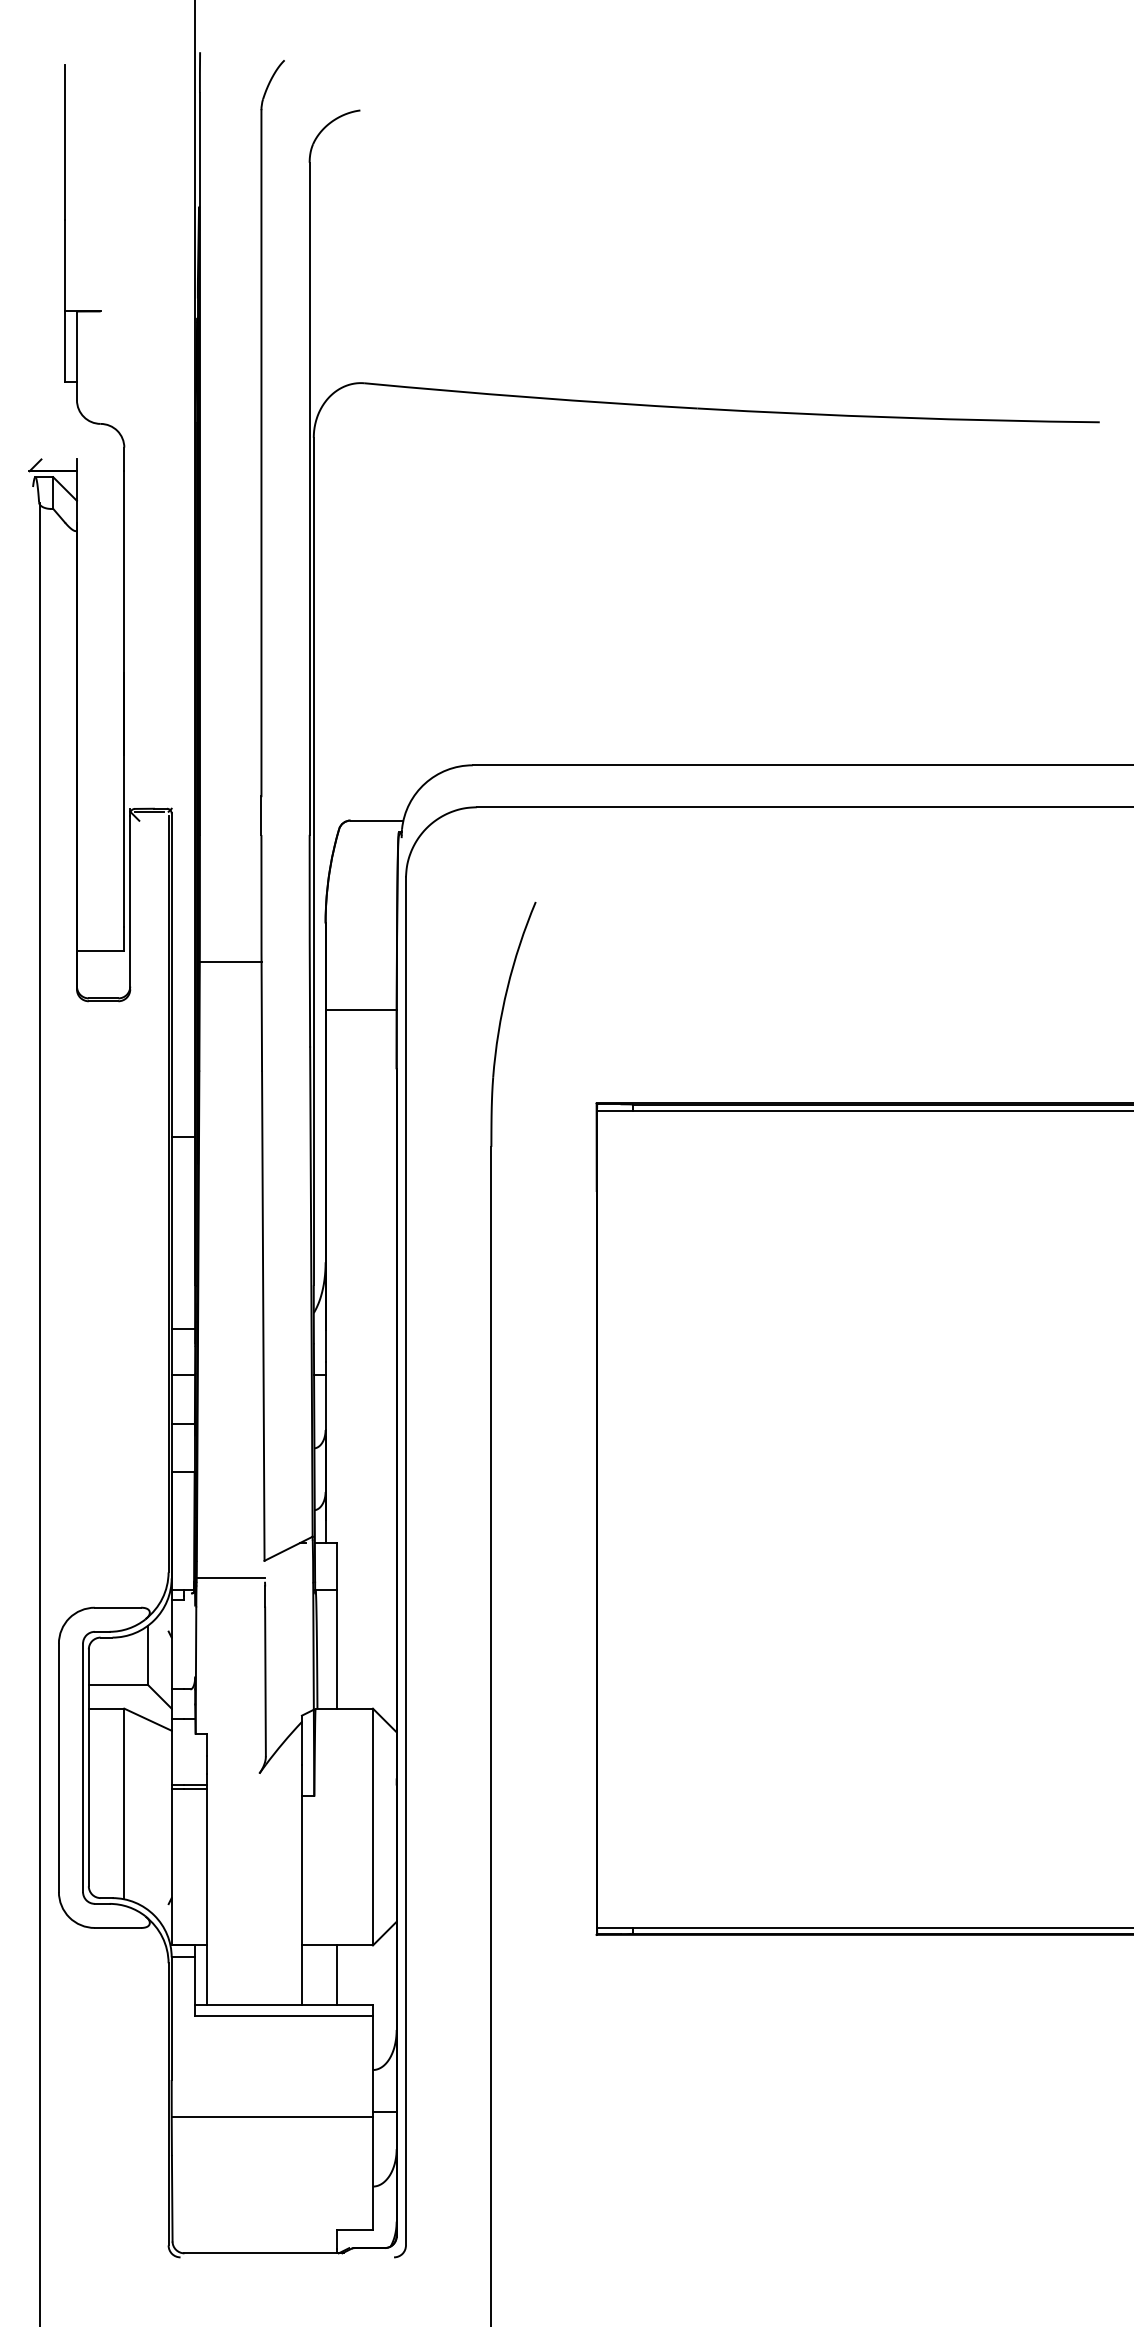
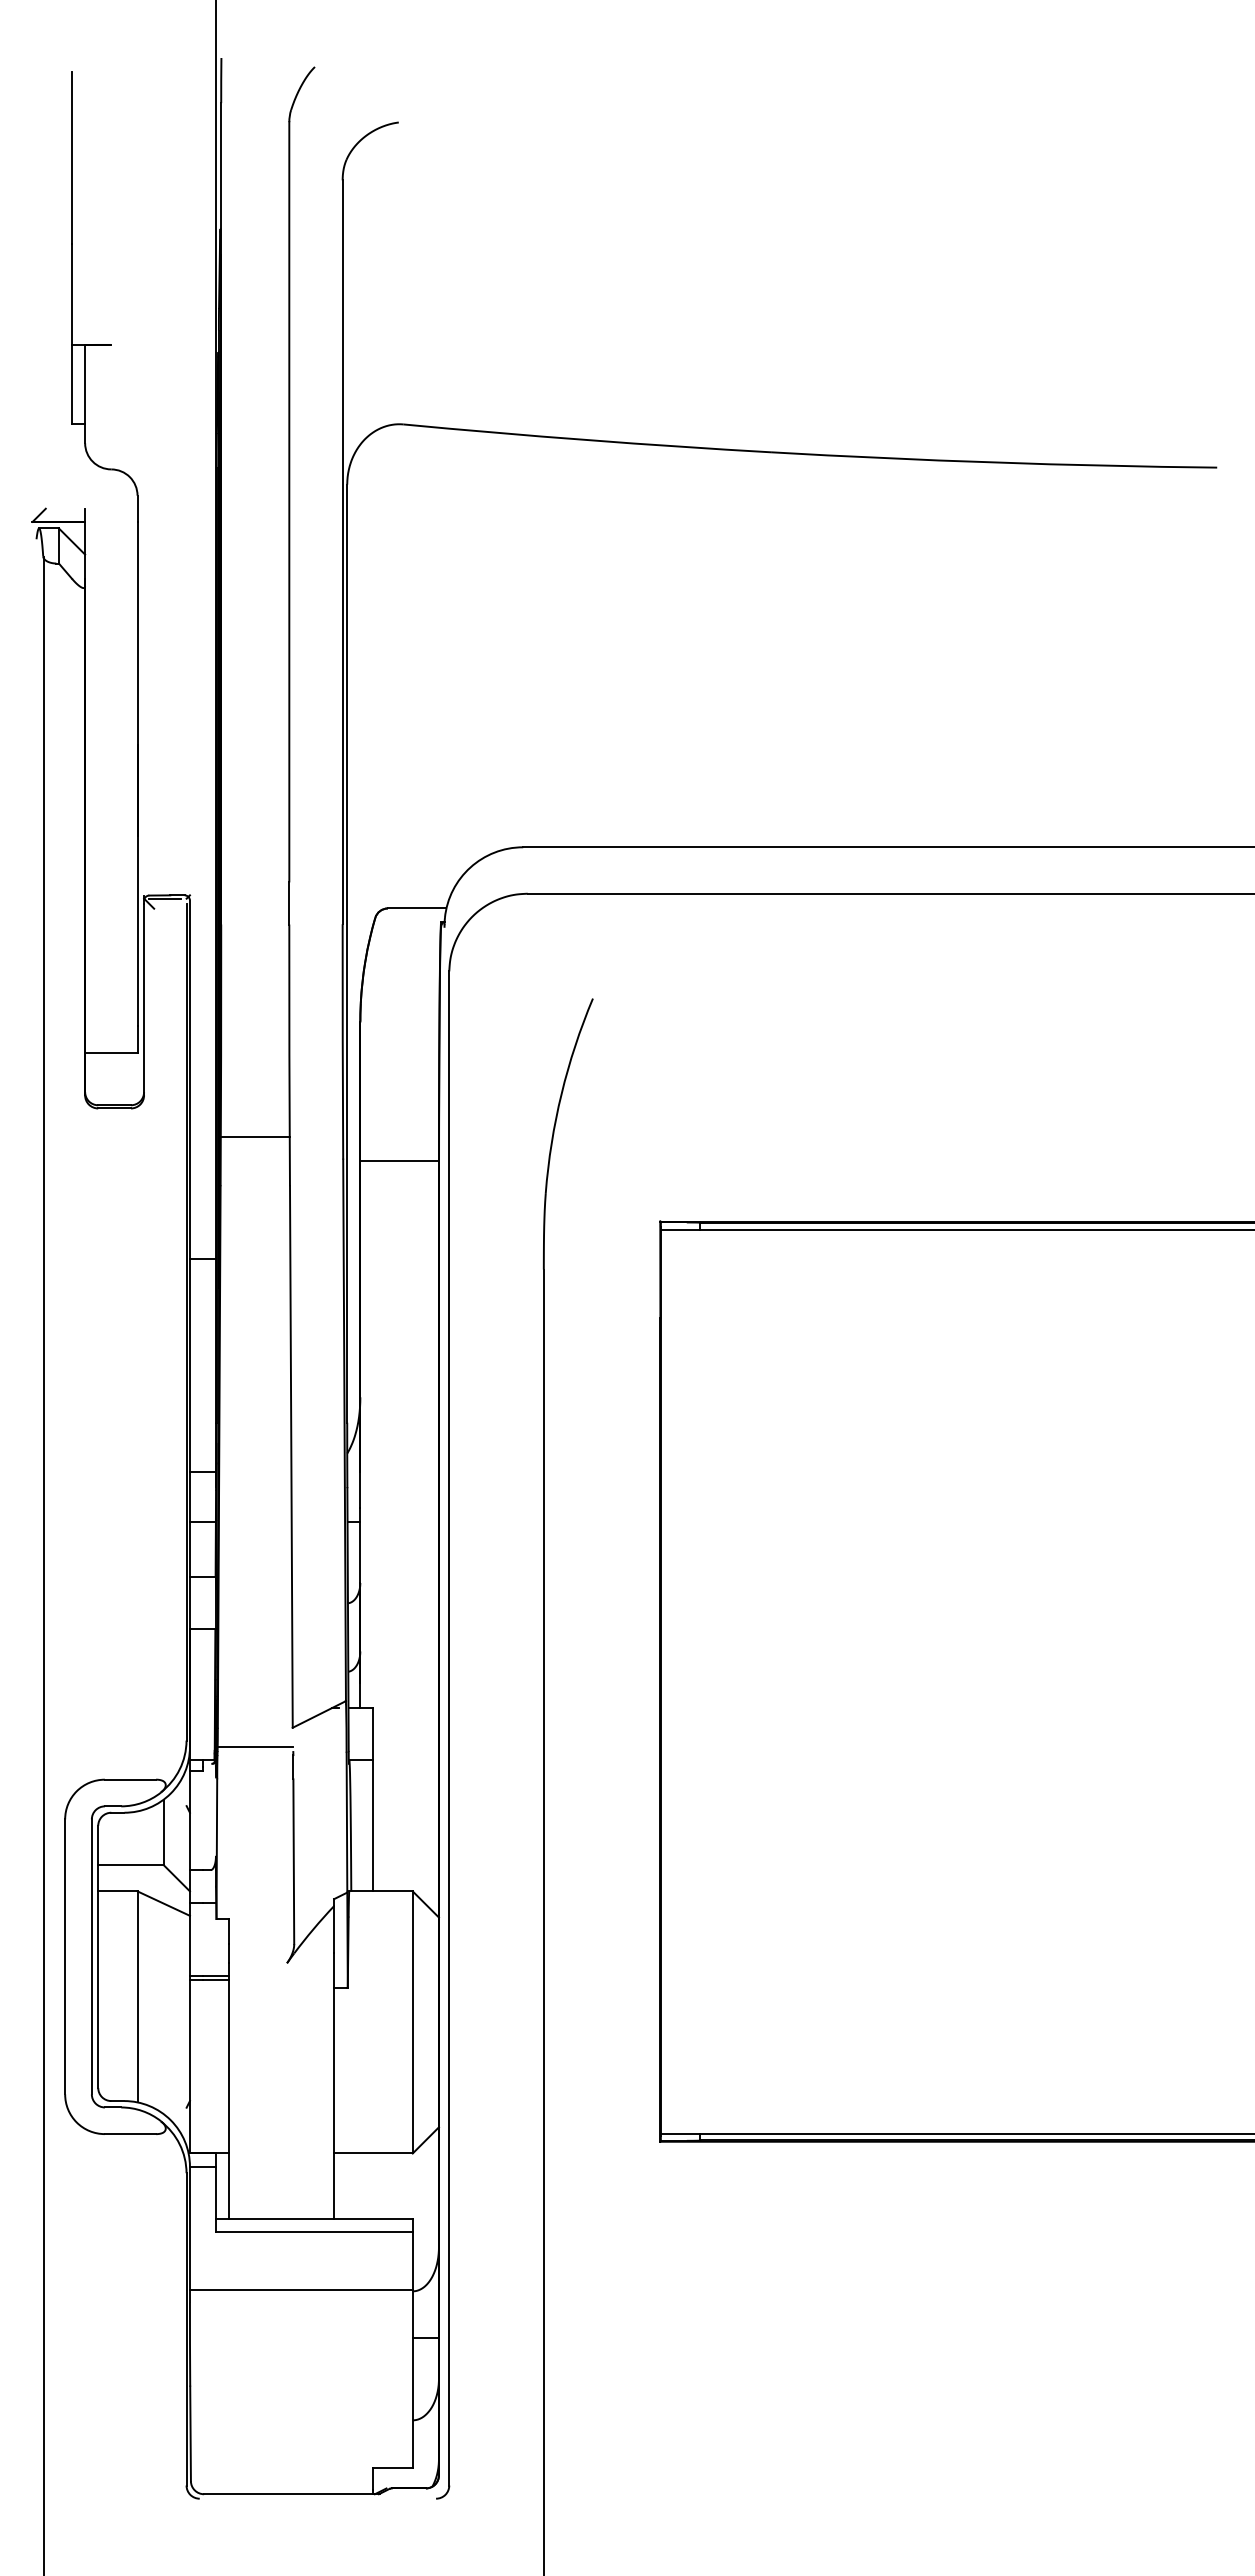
line: (230, 961) -> (255, 1136), moved
line: (361, 1010) -> (399, 1161), moved
line: (337, 1975) -> (373, 2186), removed
line: (272, 2117) -> (301, 2290), moved

